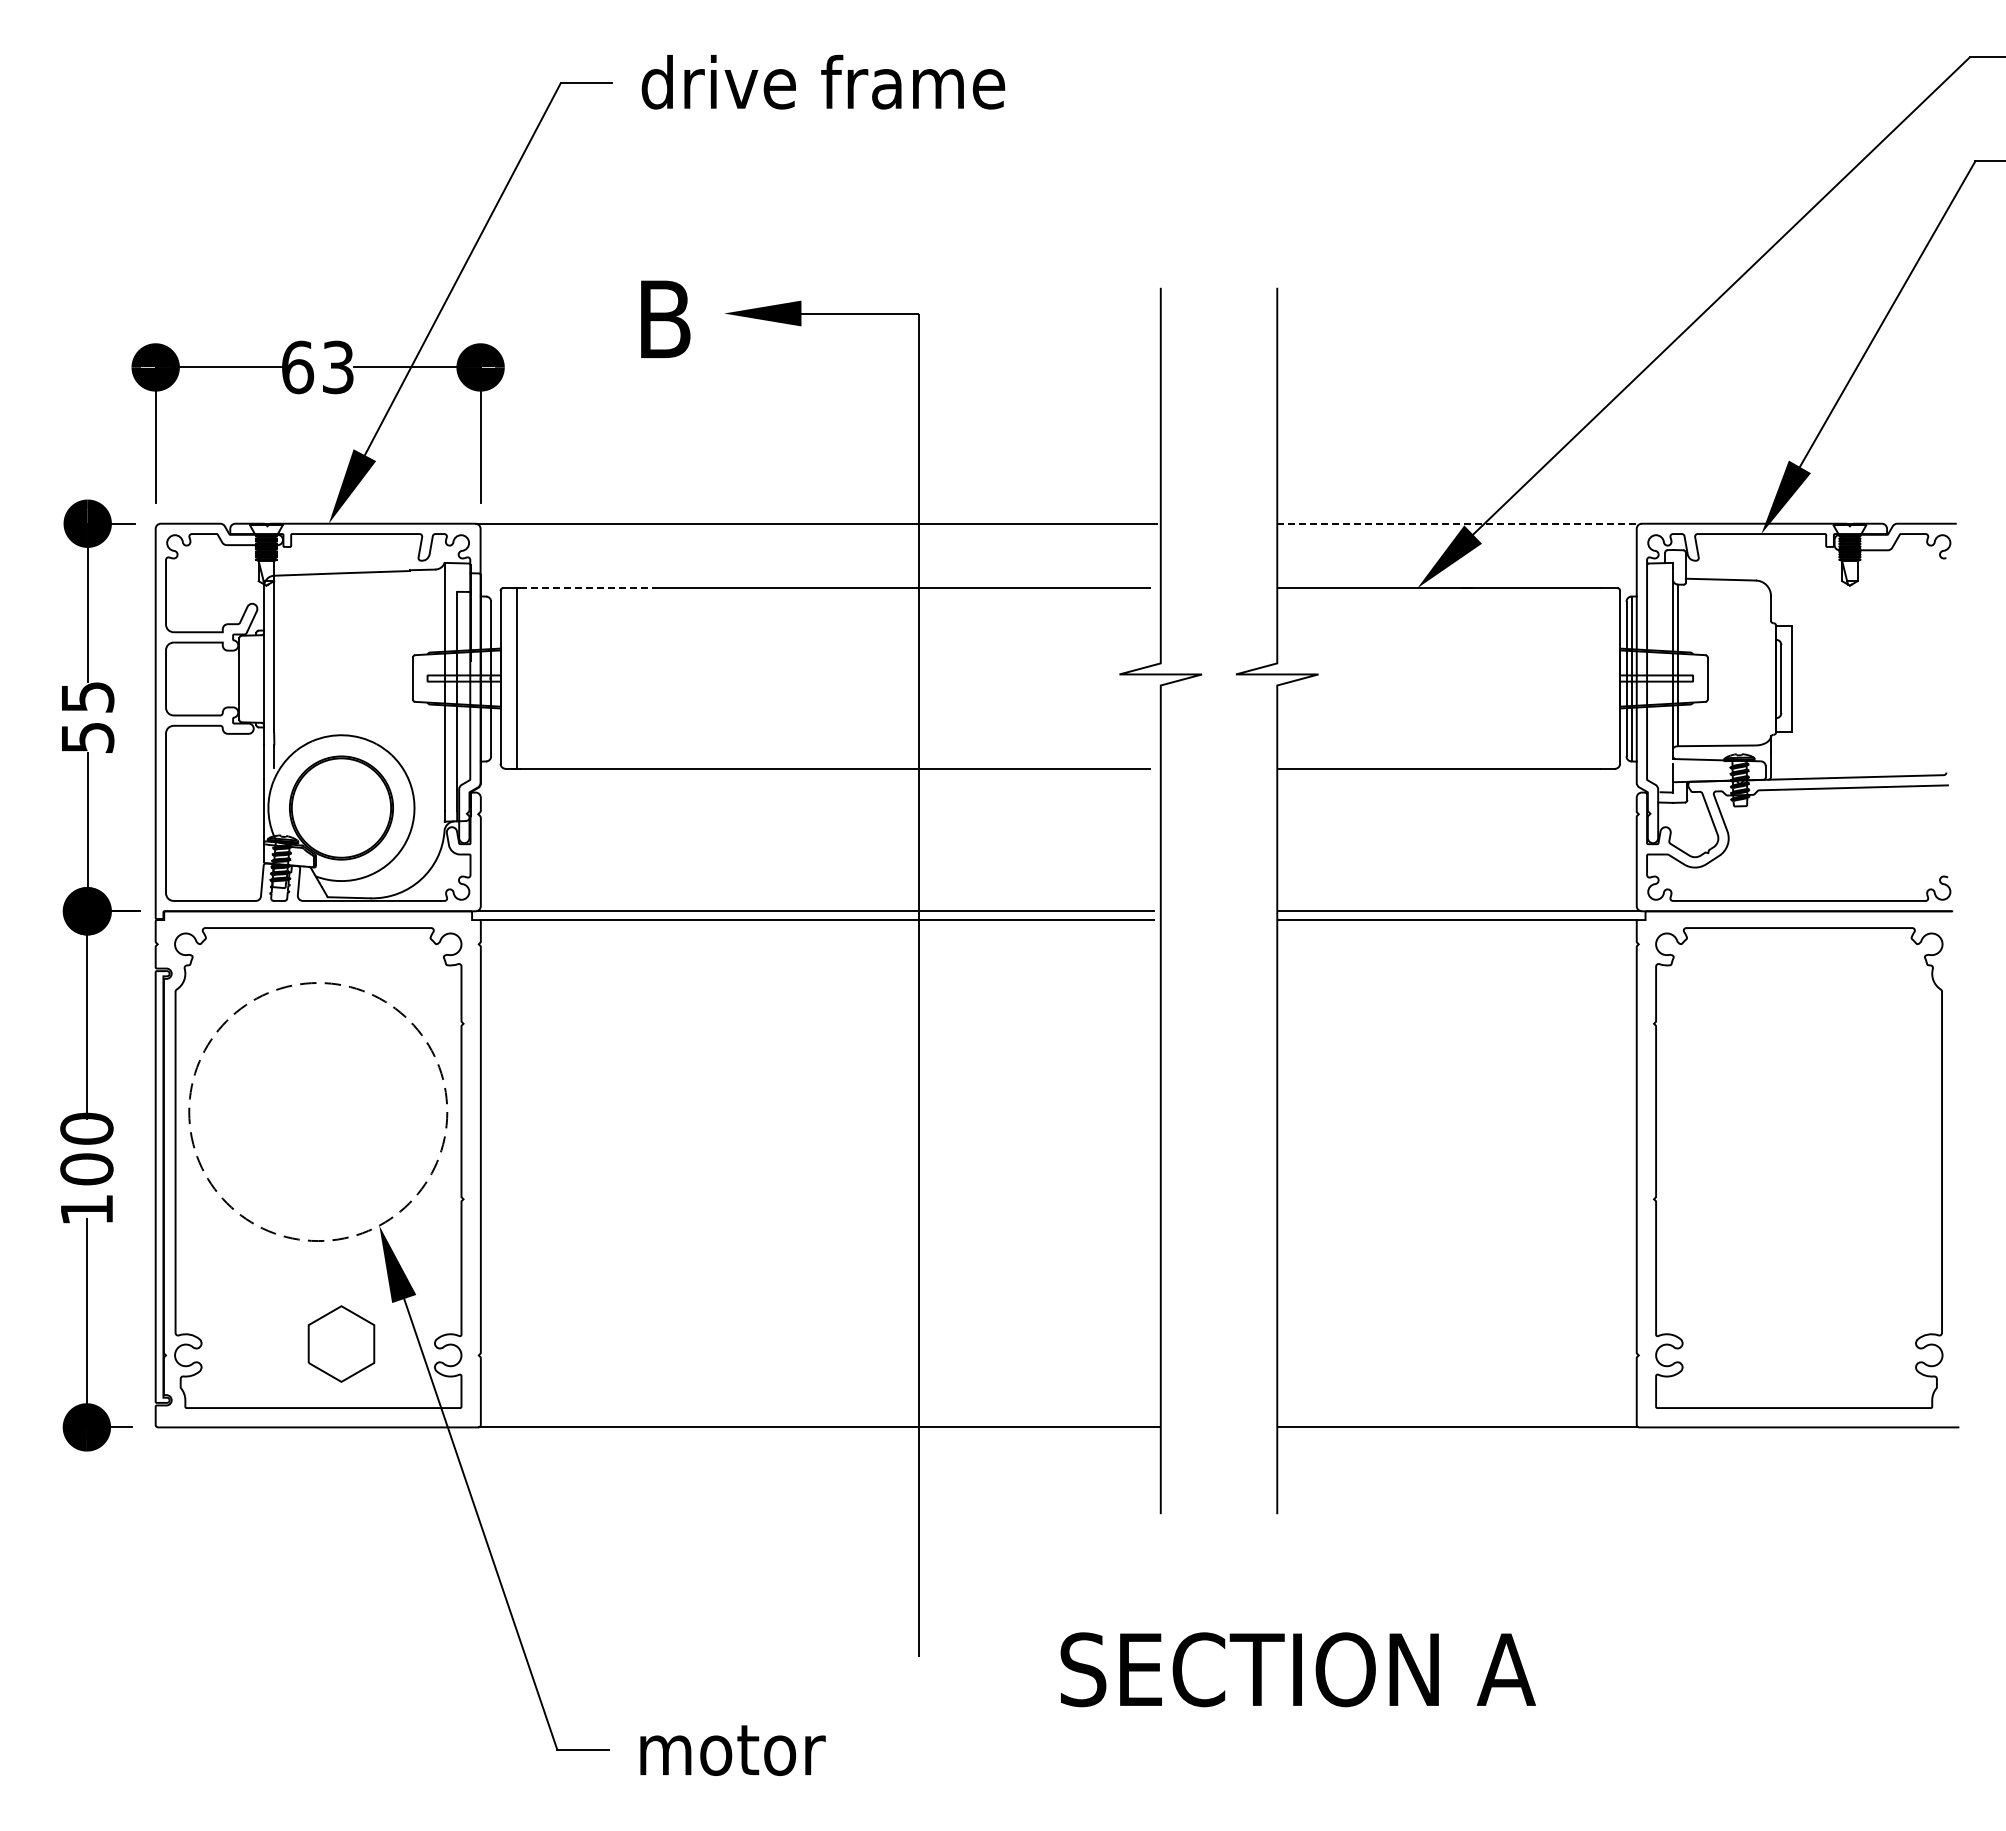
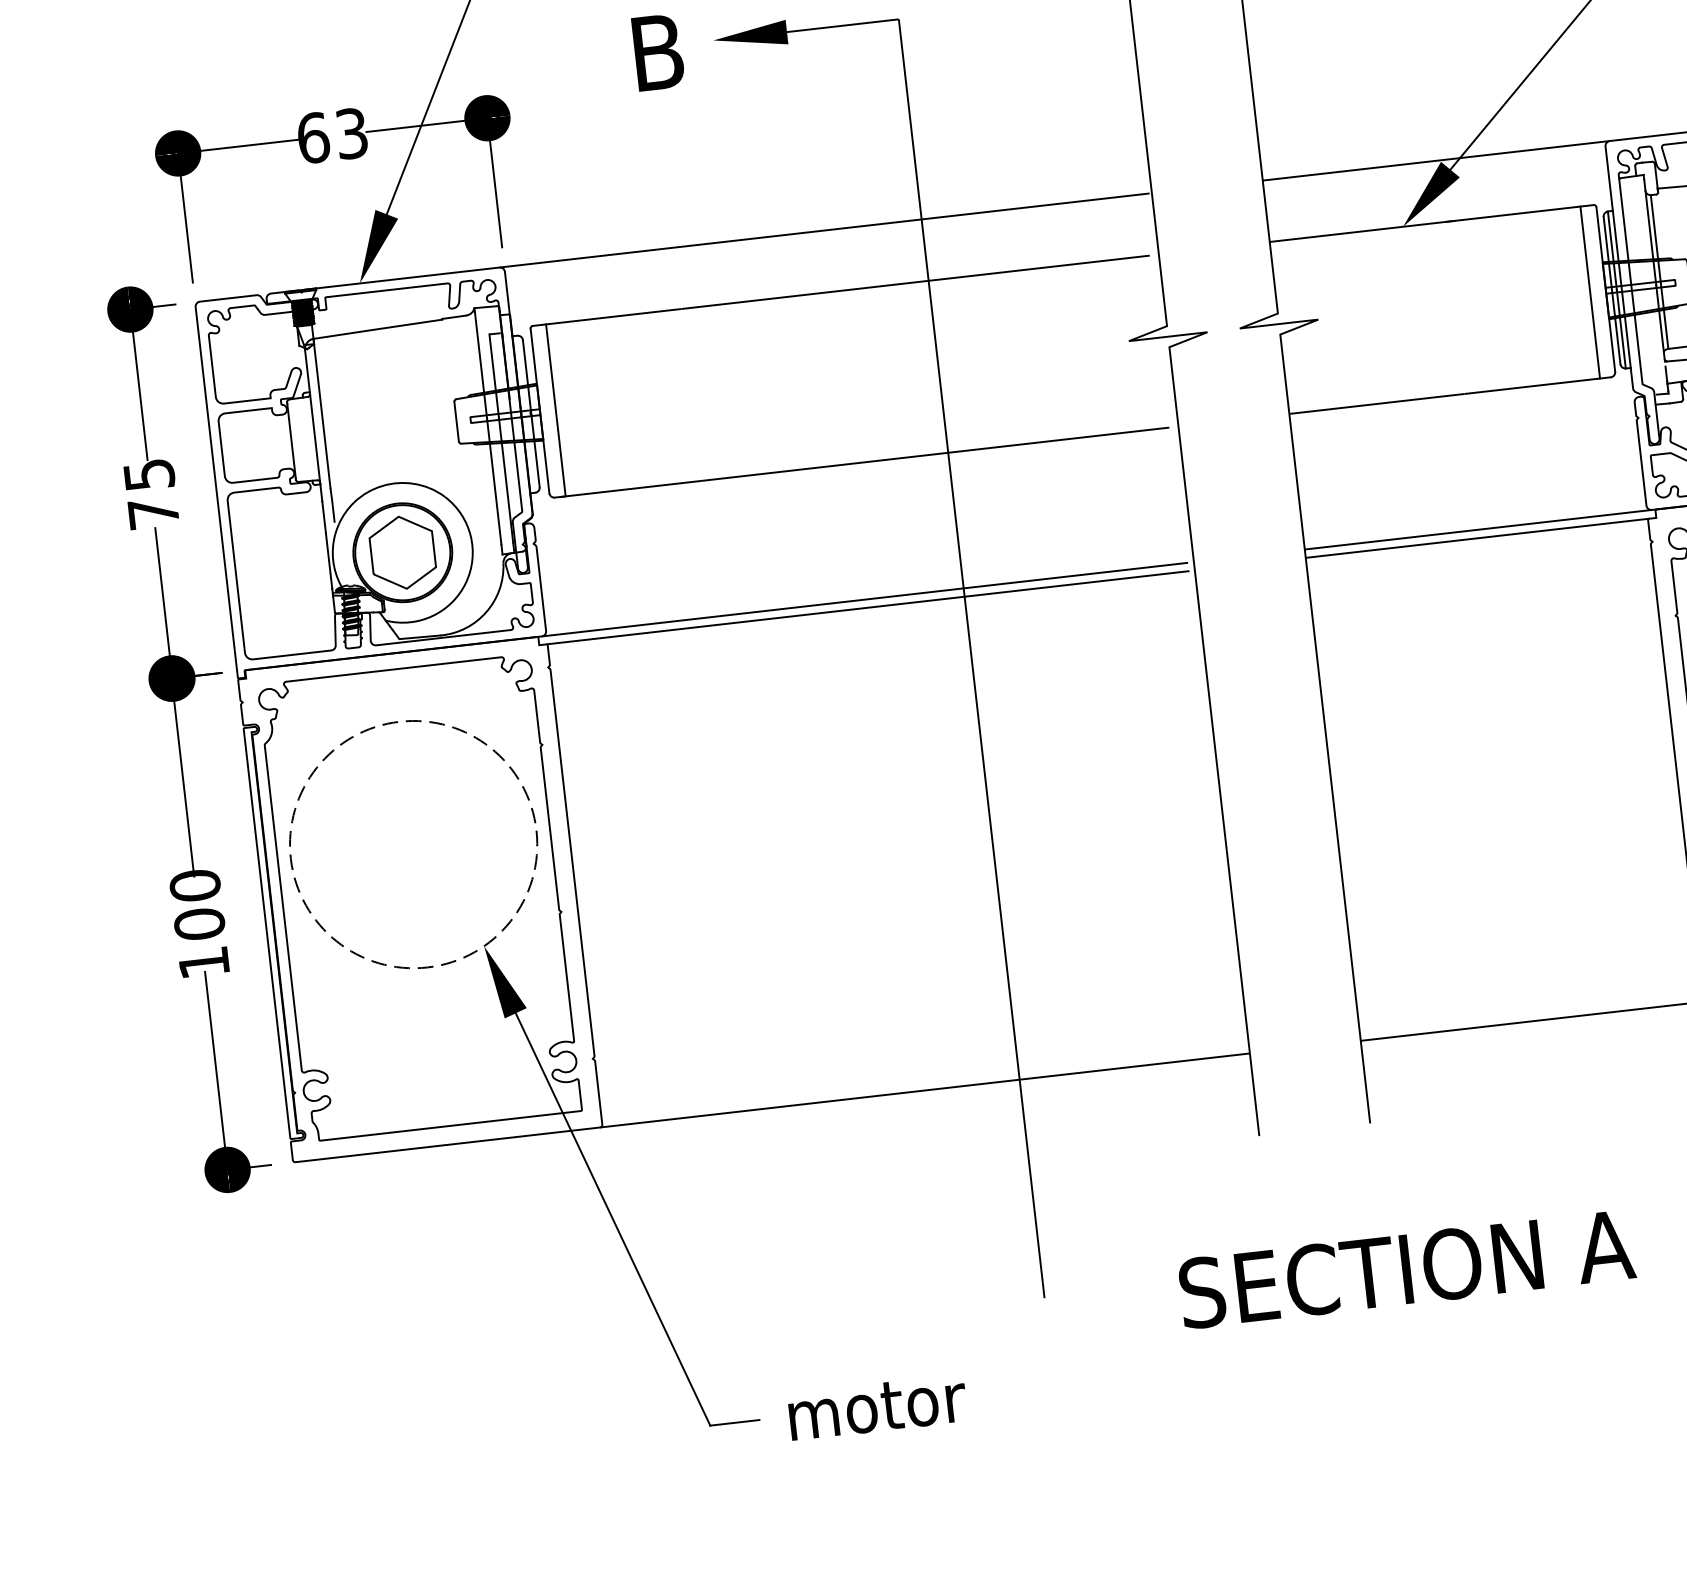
line: (1460, 523) -> (1437, 160), dashed -> solid
line: (589, 588) -> (615, 316), dashed -> solid
line: (1603, 678) -> (1590, 292), added
text: (88, 737) -> (154, 513), 55 -> 75
part: (341, 1343) -> (402, 552), moved

